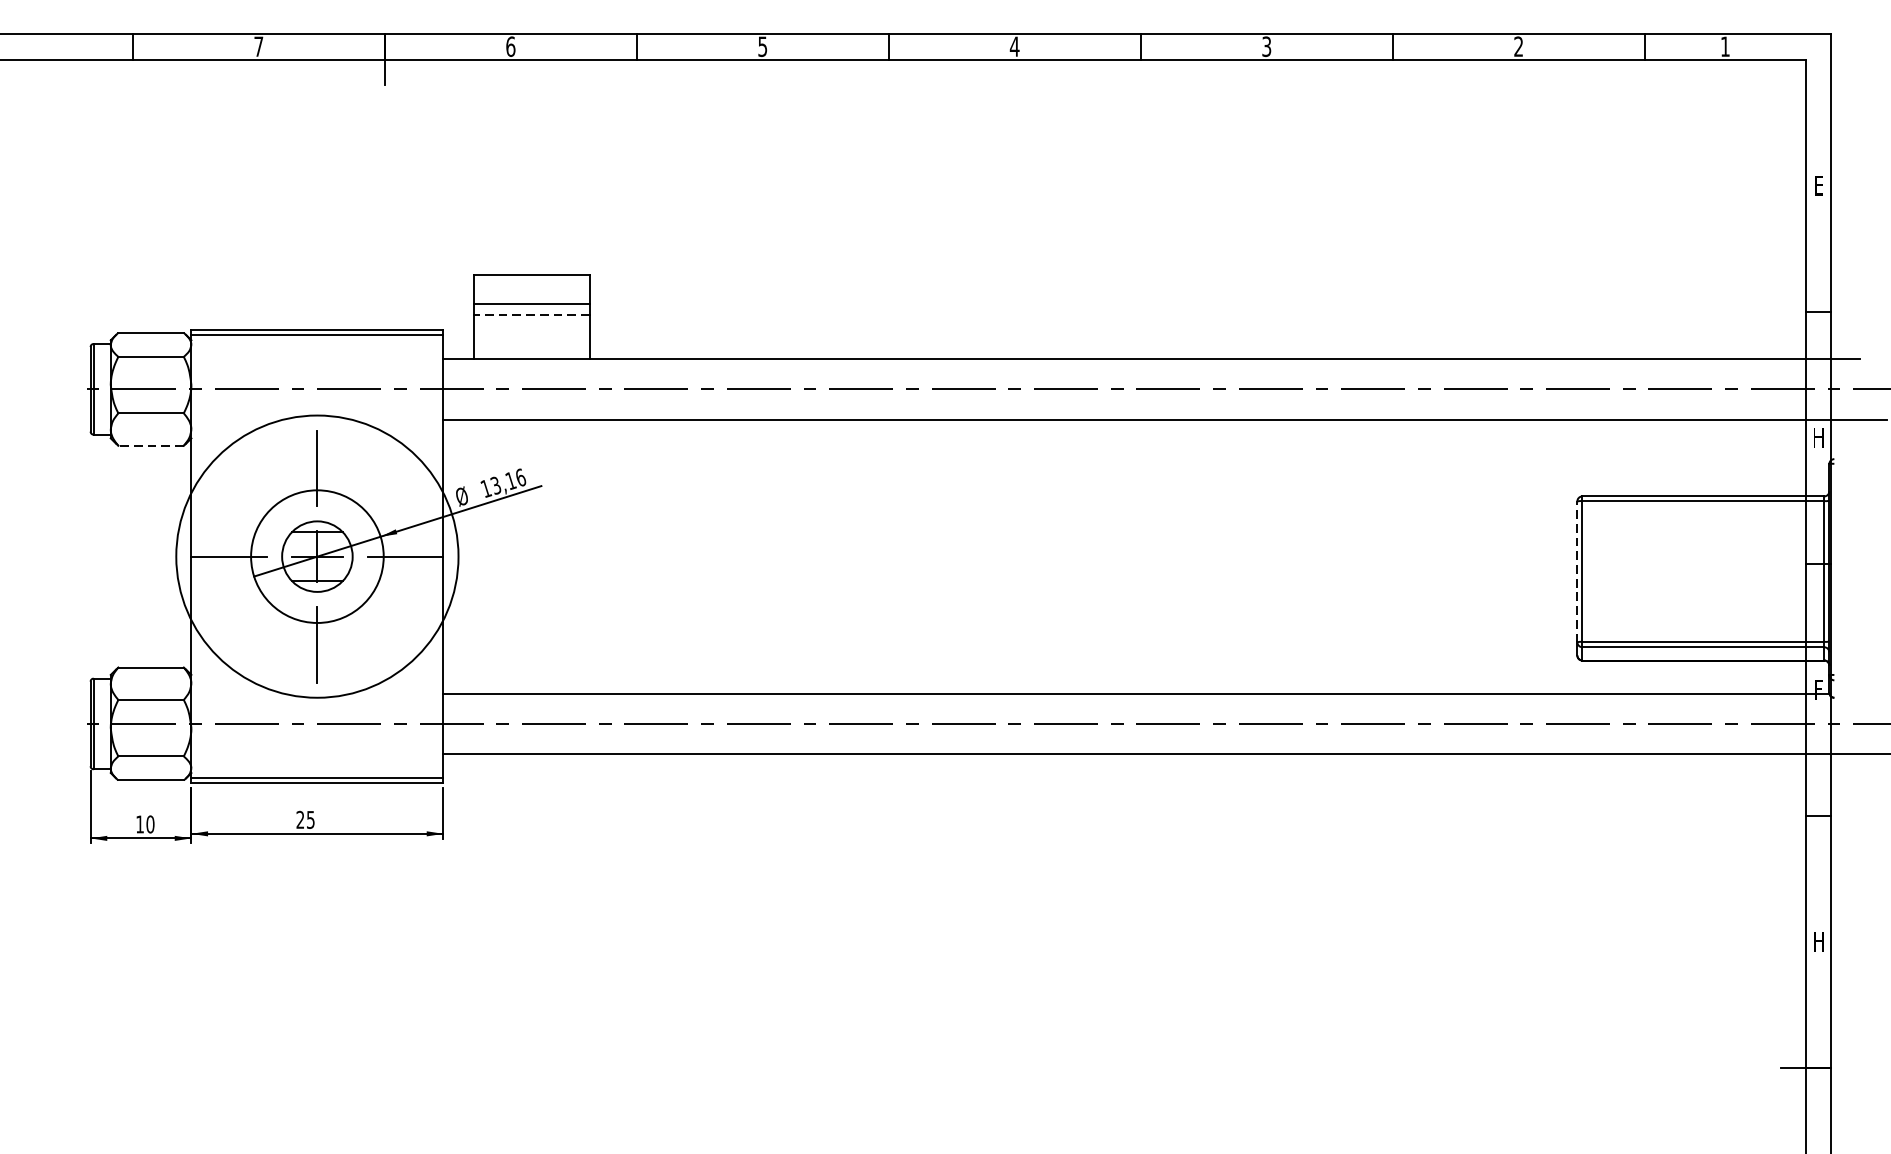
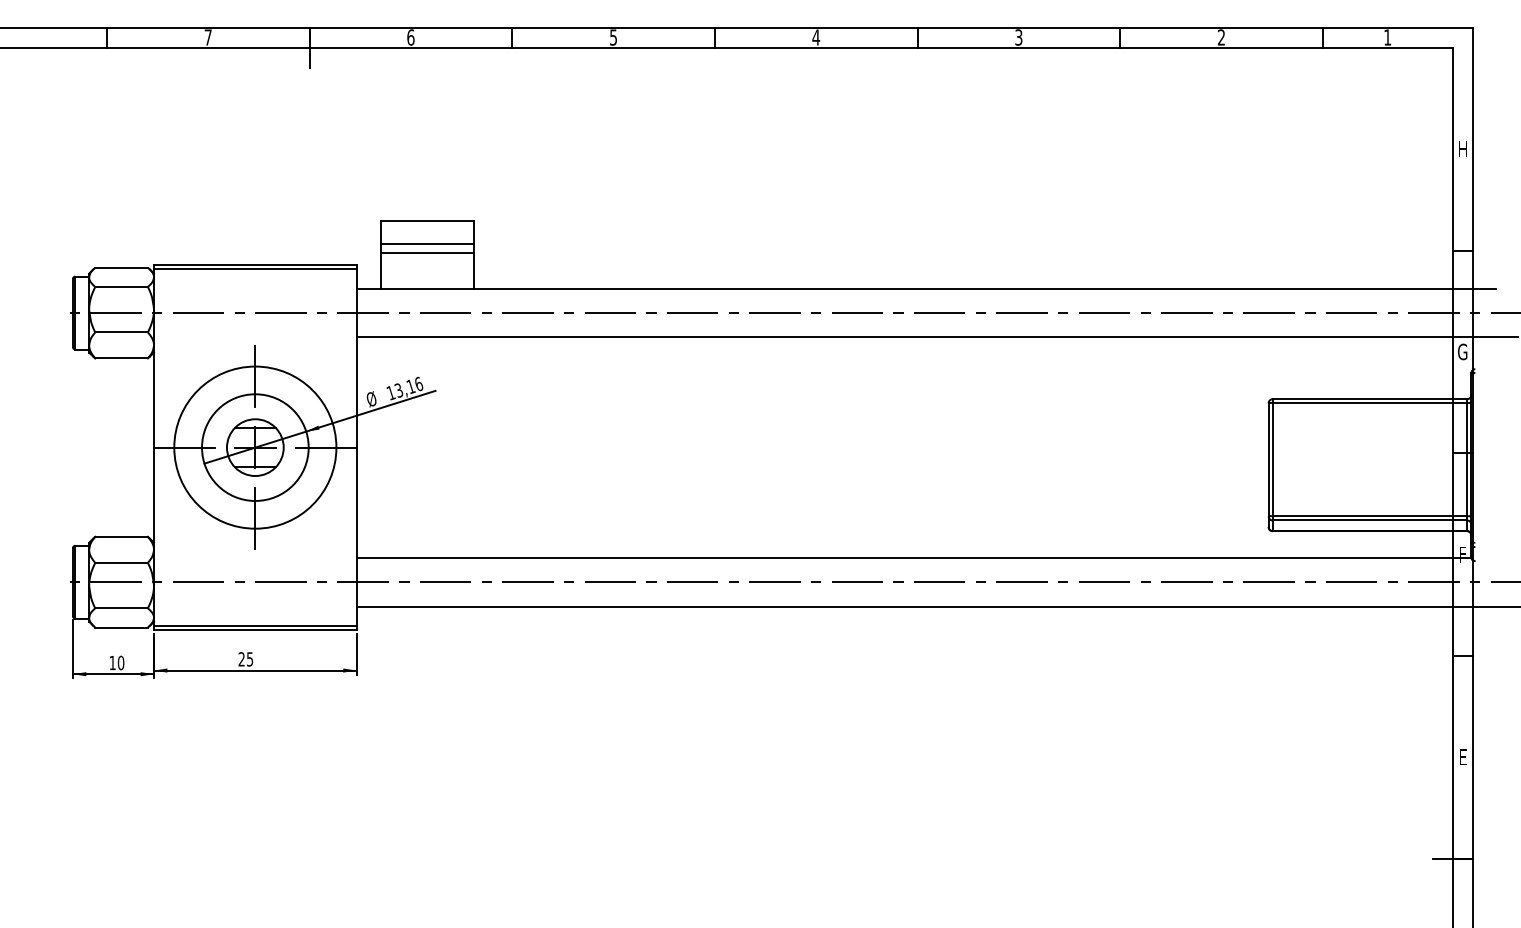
text: (1818, 184) -> (1462, 148), E -> H
line: (531, 315) -> (427, 253), dashed -> solid
text: (1818, 437) -> (1462, 351), H -> G
line: (150, 445) -> (121, 358), dashed -> solid
circle: (317, 556) -> (255, 447), size x0.71
line: (1577, 571) -> (1268, 459), dashed -> solid
text: (1818, 940) -> (1462, 756), H -> E

